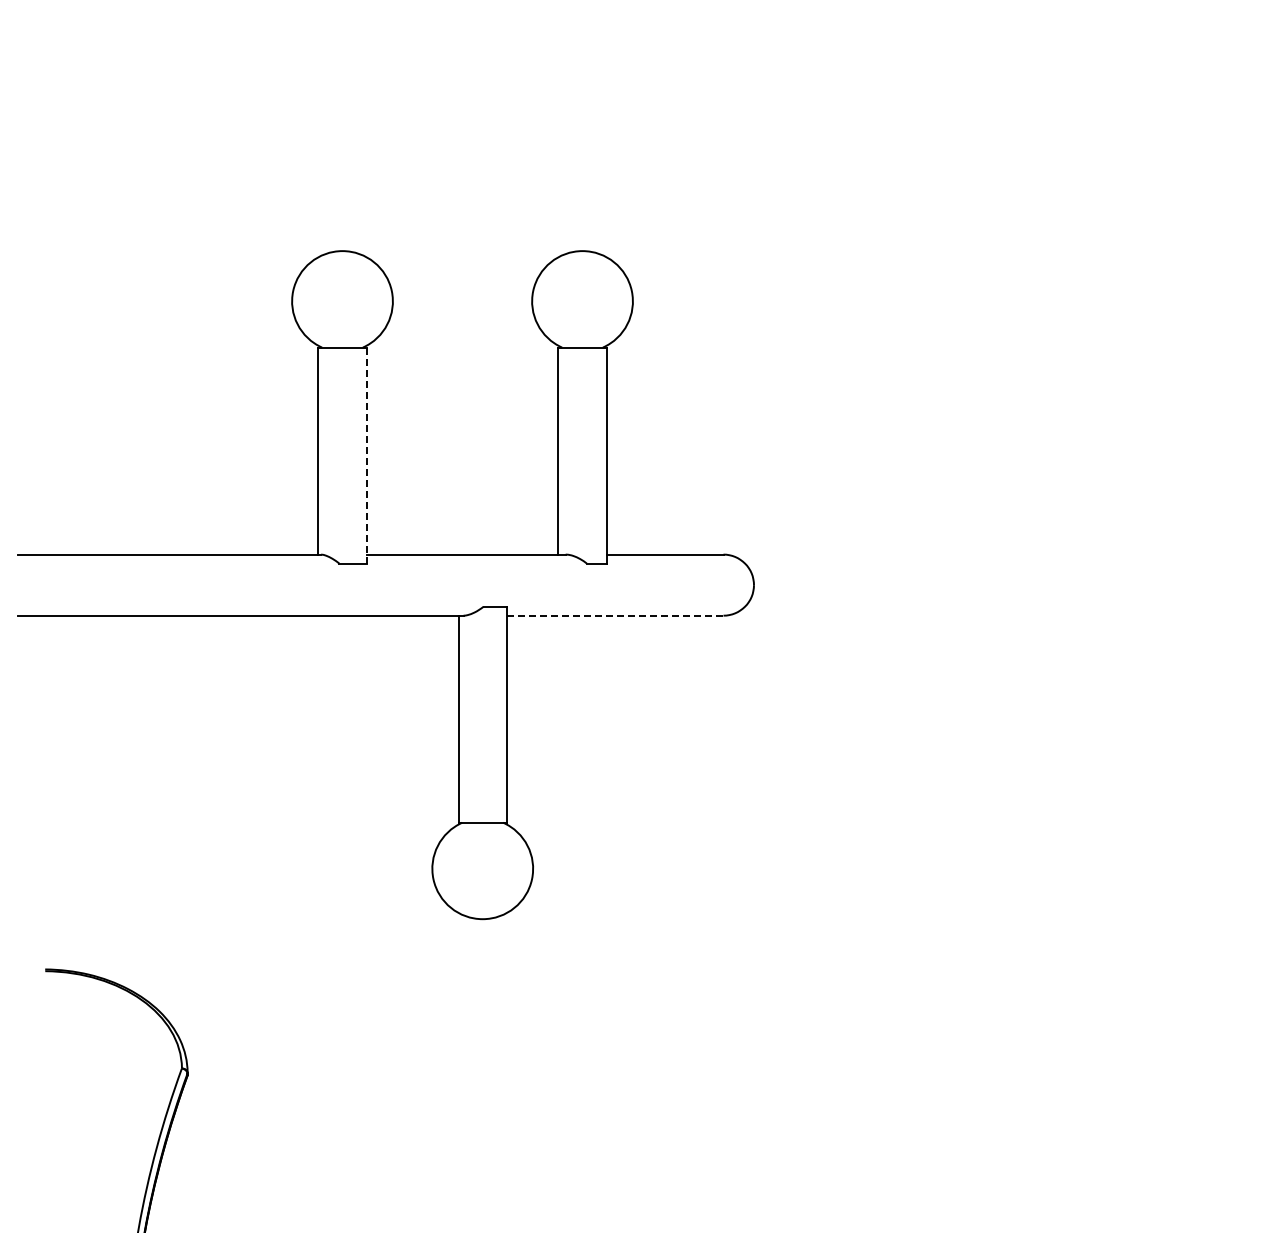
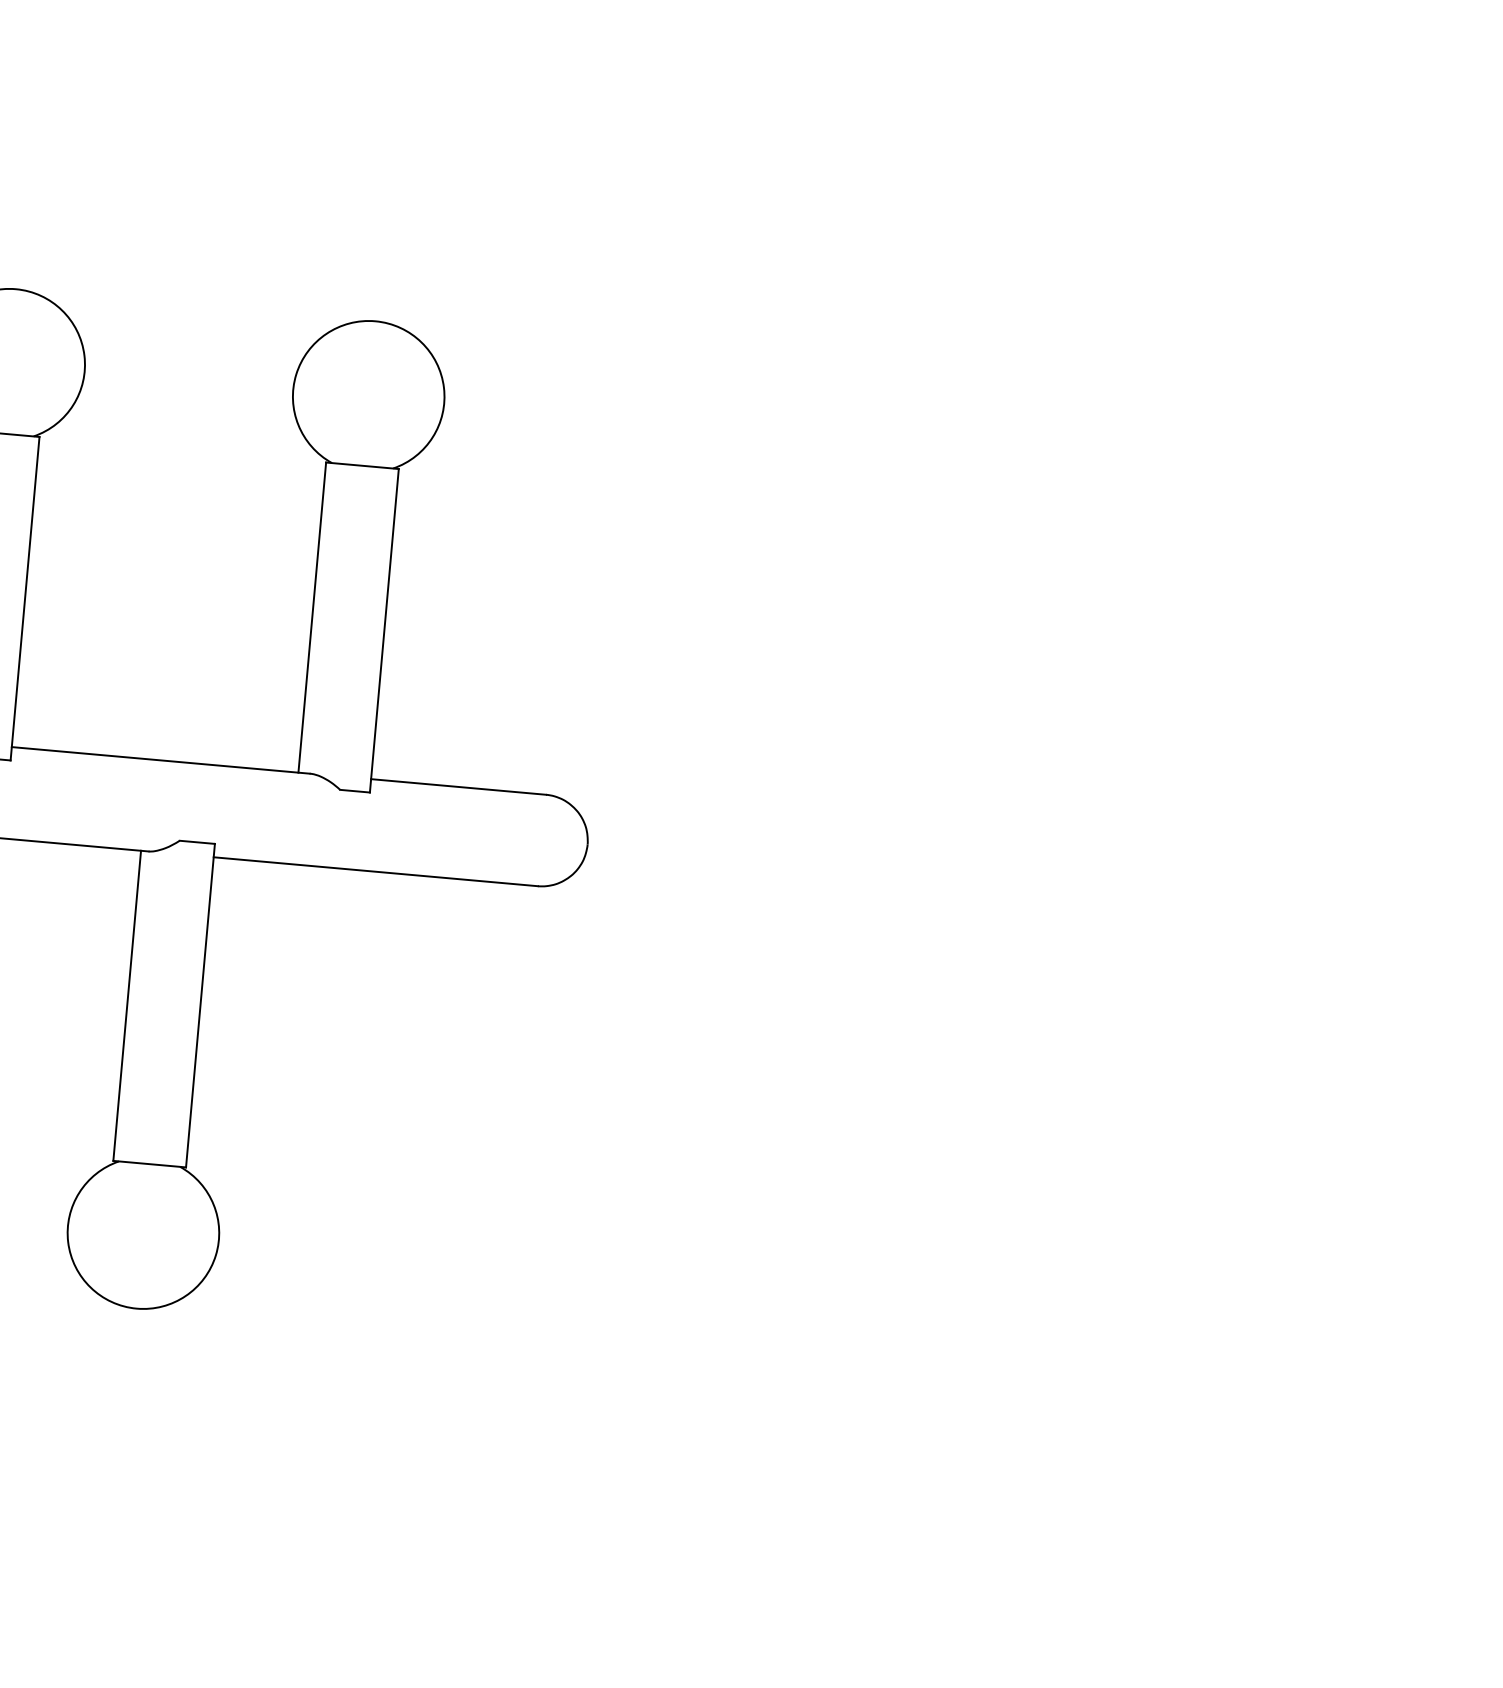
line: (366, 455) -> (24, 598), dashed -> solid
line: (615, 615) -> (376, 871), dashed -> solid

